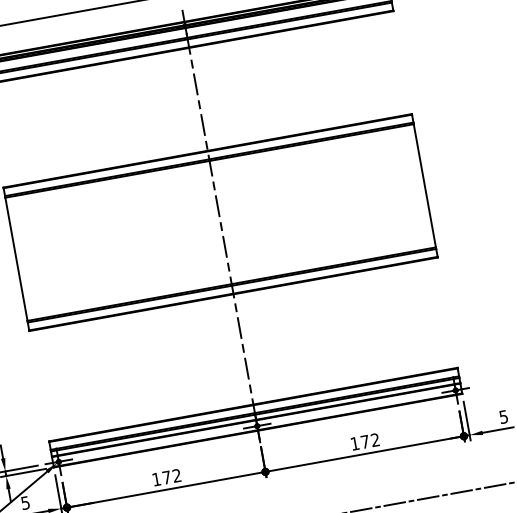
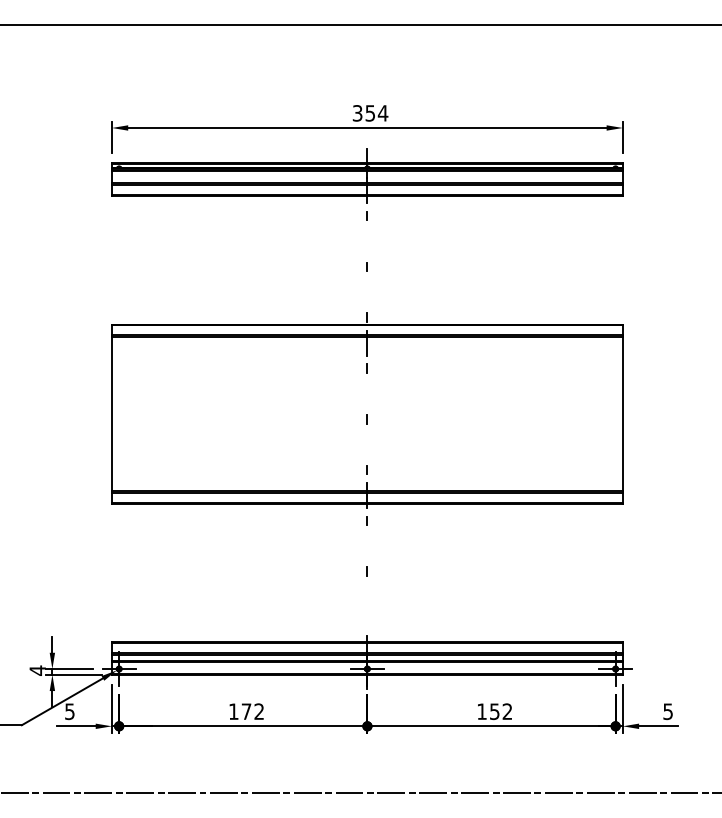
line: (195, 84) -> (367, 241), removed
line: (203, 124) -> (367, 291), removed
line: (217, 205) -> (367, 393), removed
line: (225, 246) -> (367, 444), removed
line: (239, 327) -> (367, 545), removed
line: (247, 375) -> (366, 605), removed
text: (364, 441) -> (494, 711), 172 -> 152

